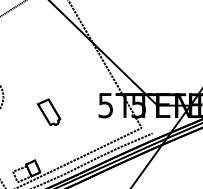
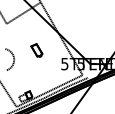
part: (48, 112) -> (36, 50), moved

